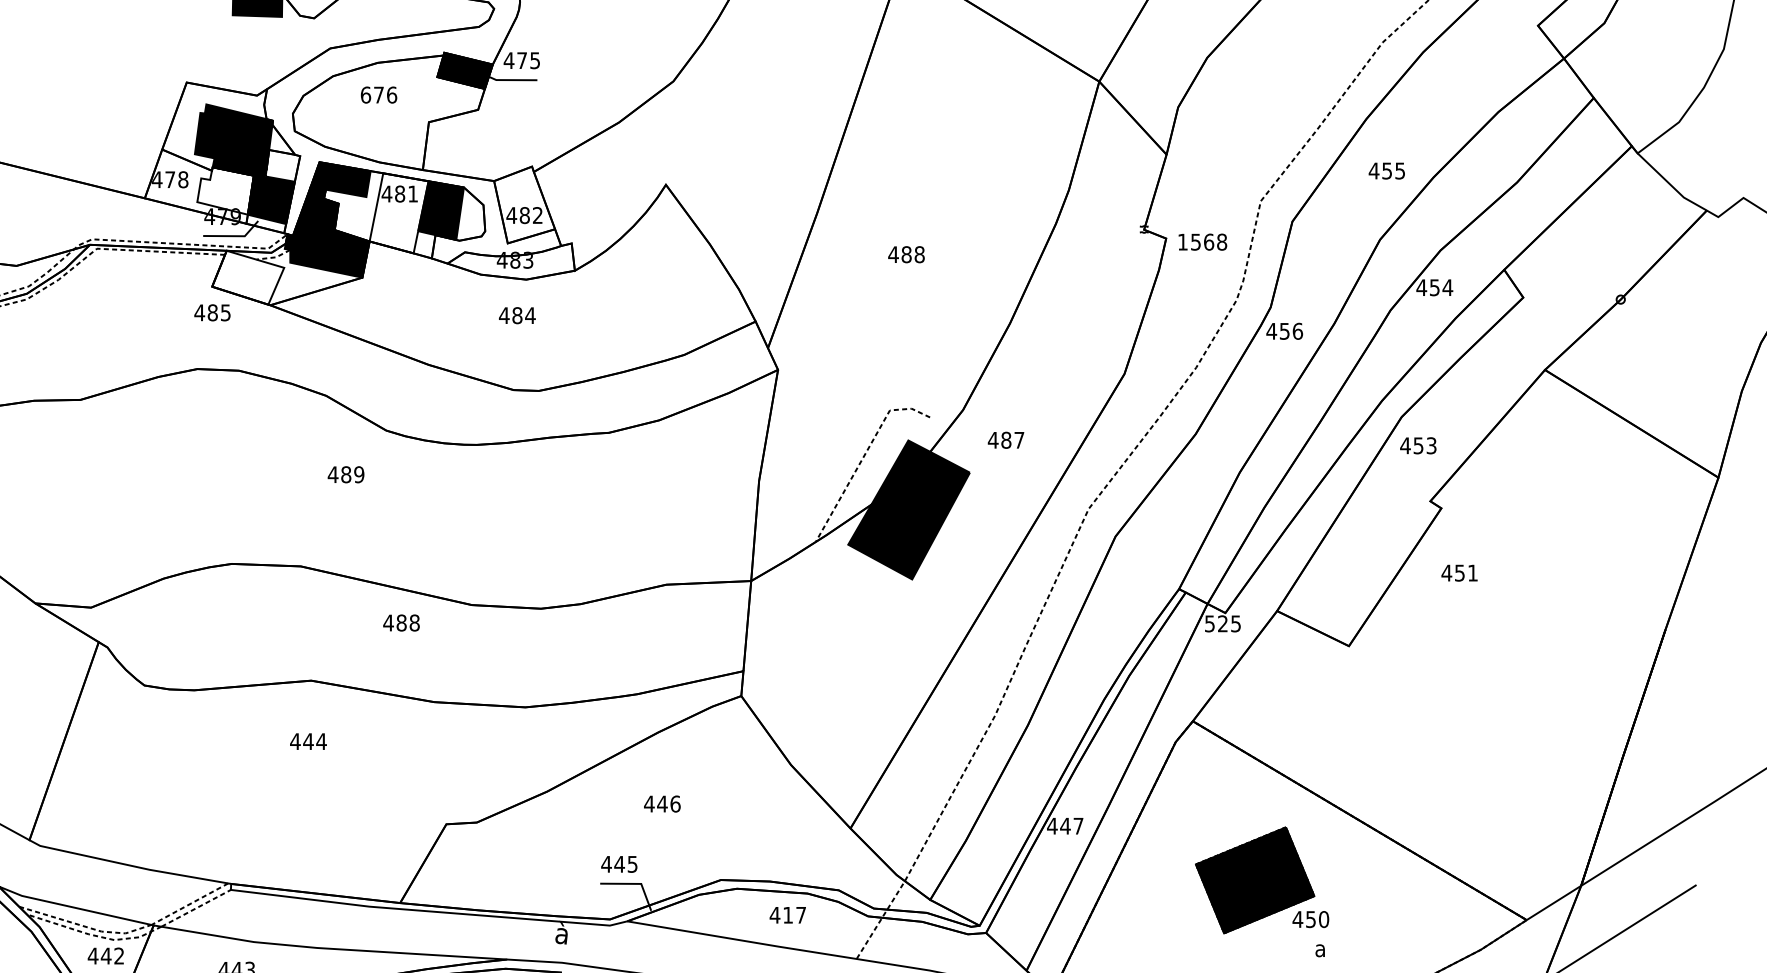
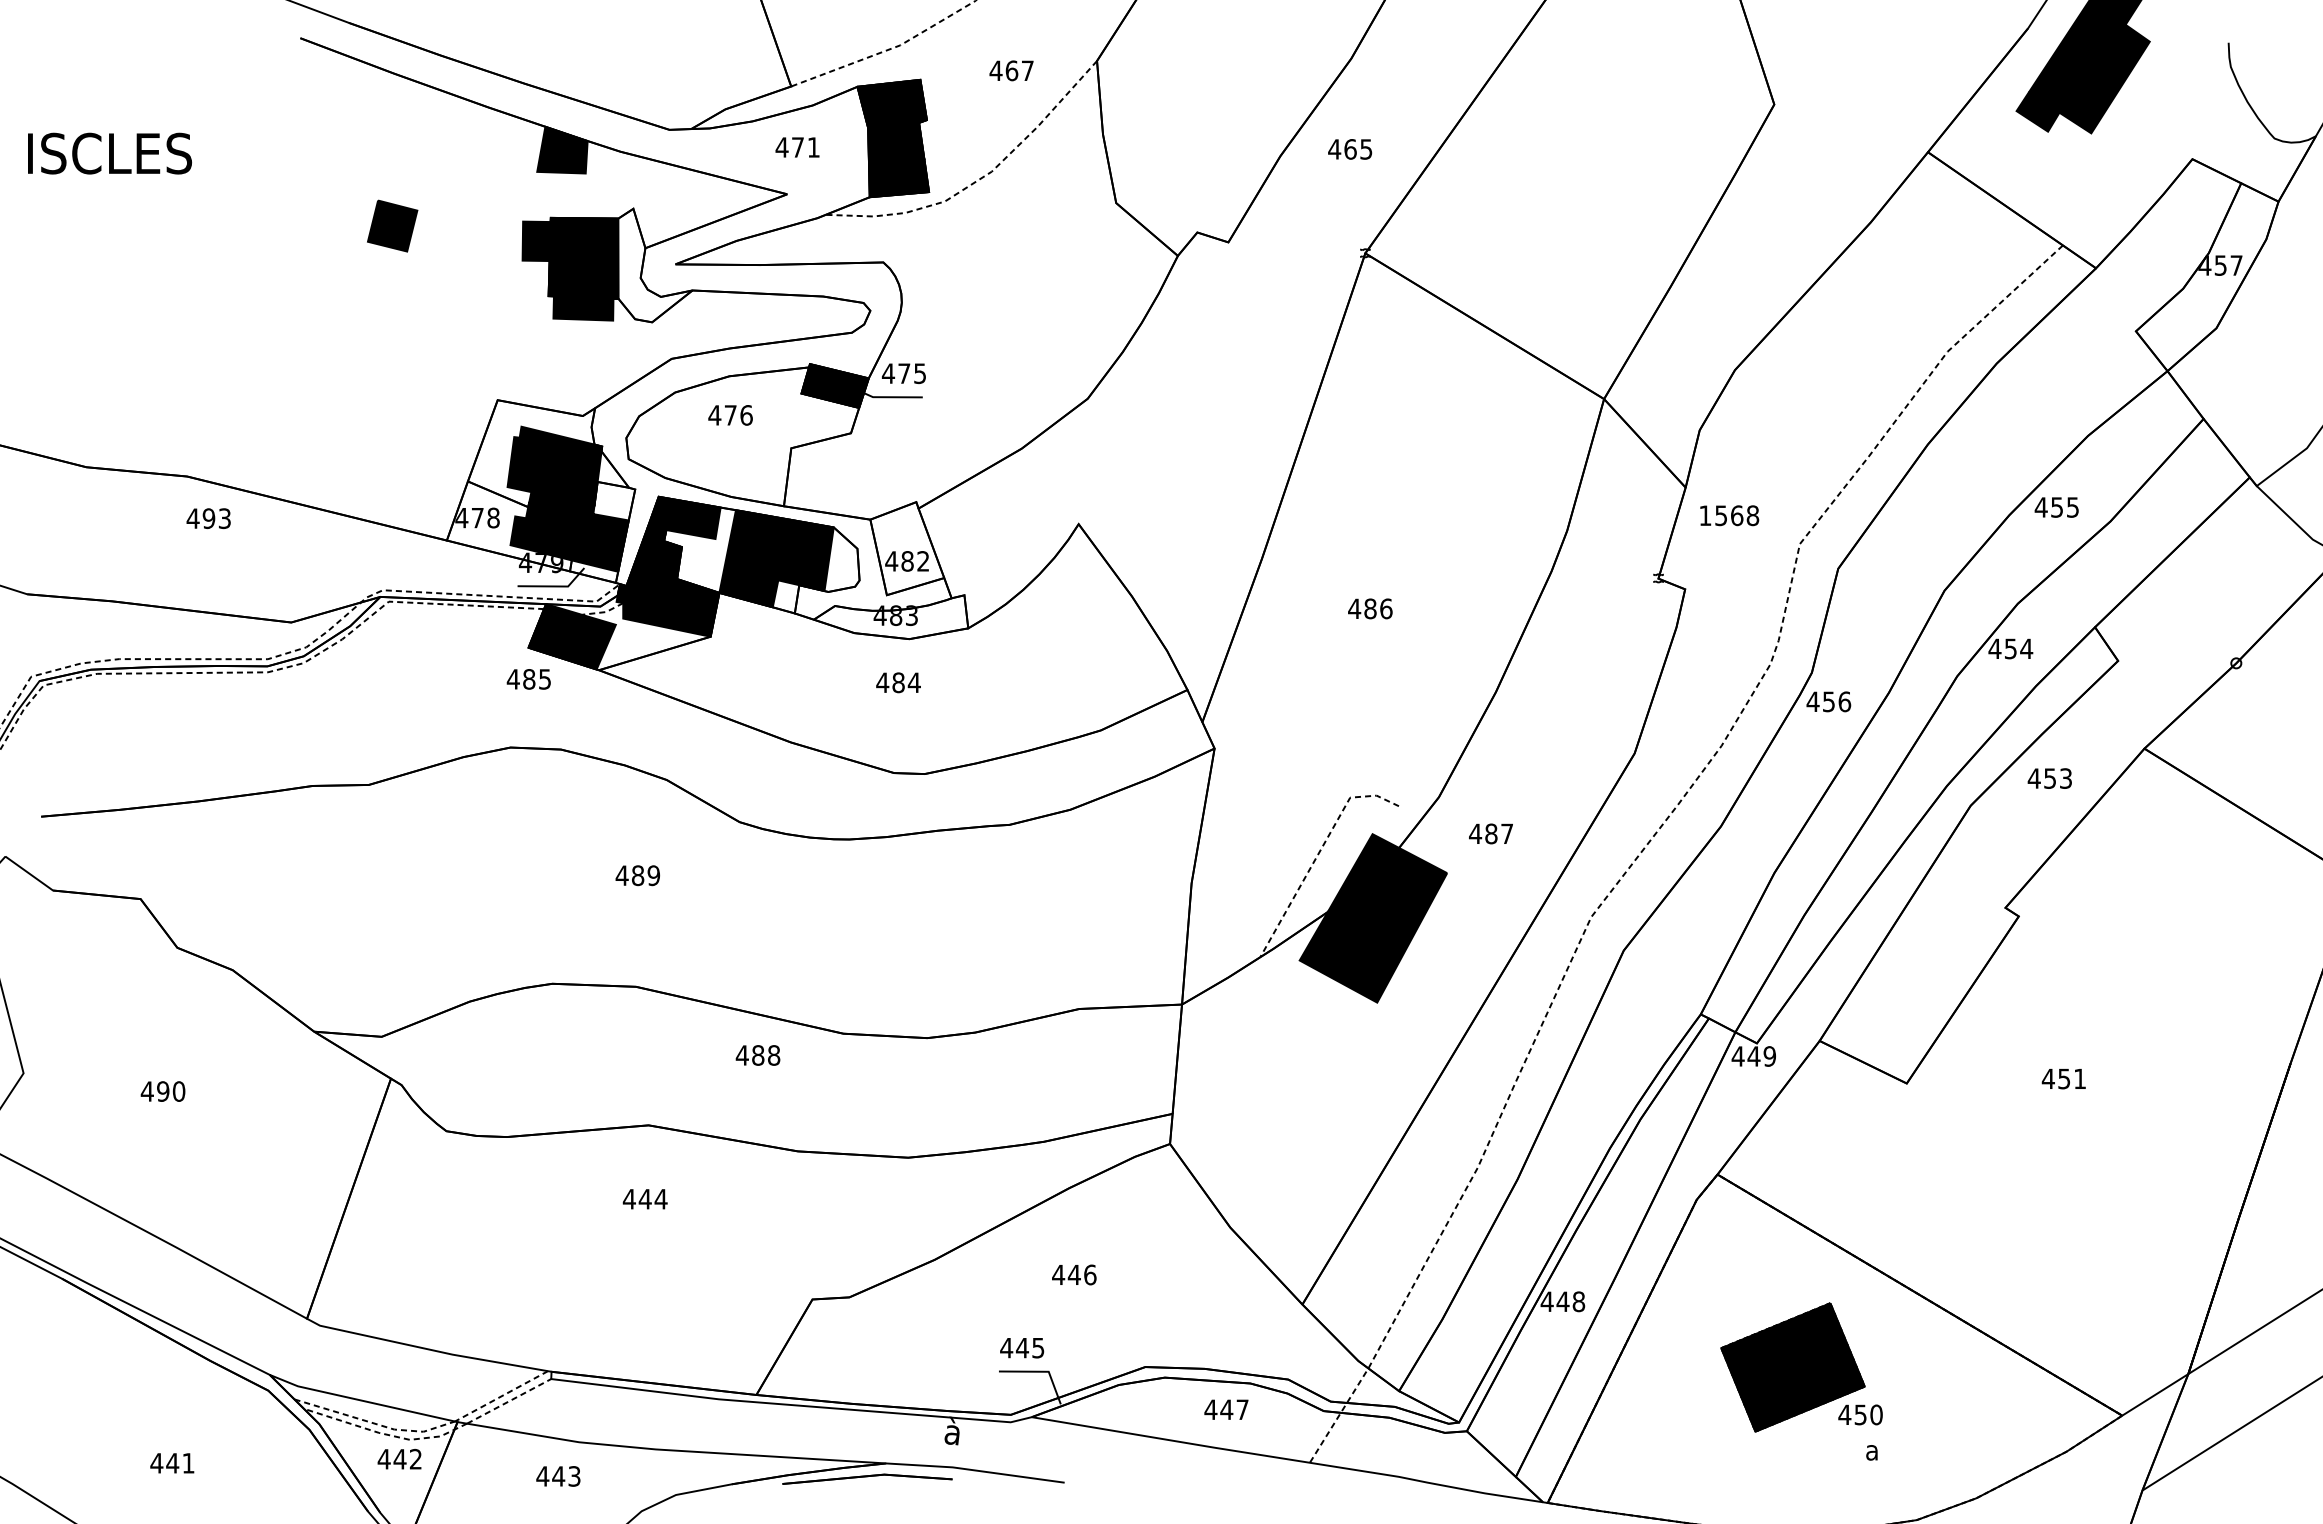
text: (365, 95) -> (714, 415), 676 -> 476
text: (1386, 171) -> (2056, 507), moved
fill: (225, 190) -> (544, 531), added
fill: (398, 213) -> (754, 558), added
text: (1202, 242) -> (1729, 515), moved
text: (919, 254) -> (1386, 608), 488 -> 486
fill: (247, 277) -> (571, 636), added
text: (1418, 445) -> (2049, 778), moved
text: (345, 474) -> (637, 875), moved
text: (1459, 573) -> (2063, 1079), moved
text: (1222, 623) -> (1753, 1056), 525 -> 449
text: (1078, 825) -> (1578, 1301), 447 -> 448
text: (787, 915) -> (1226, 1409), 417 -> 447

